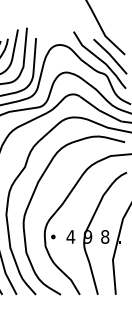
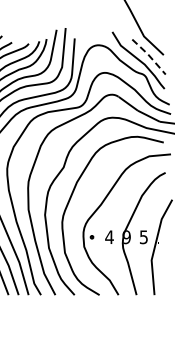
line: (110, 56) -> (149, 56), solid -> dashed
text: (104, 237) -> (143, 237), 8 -> 5

